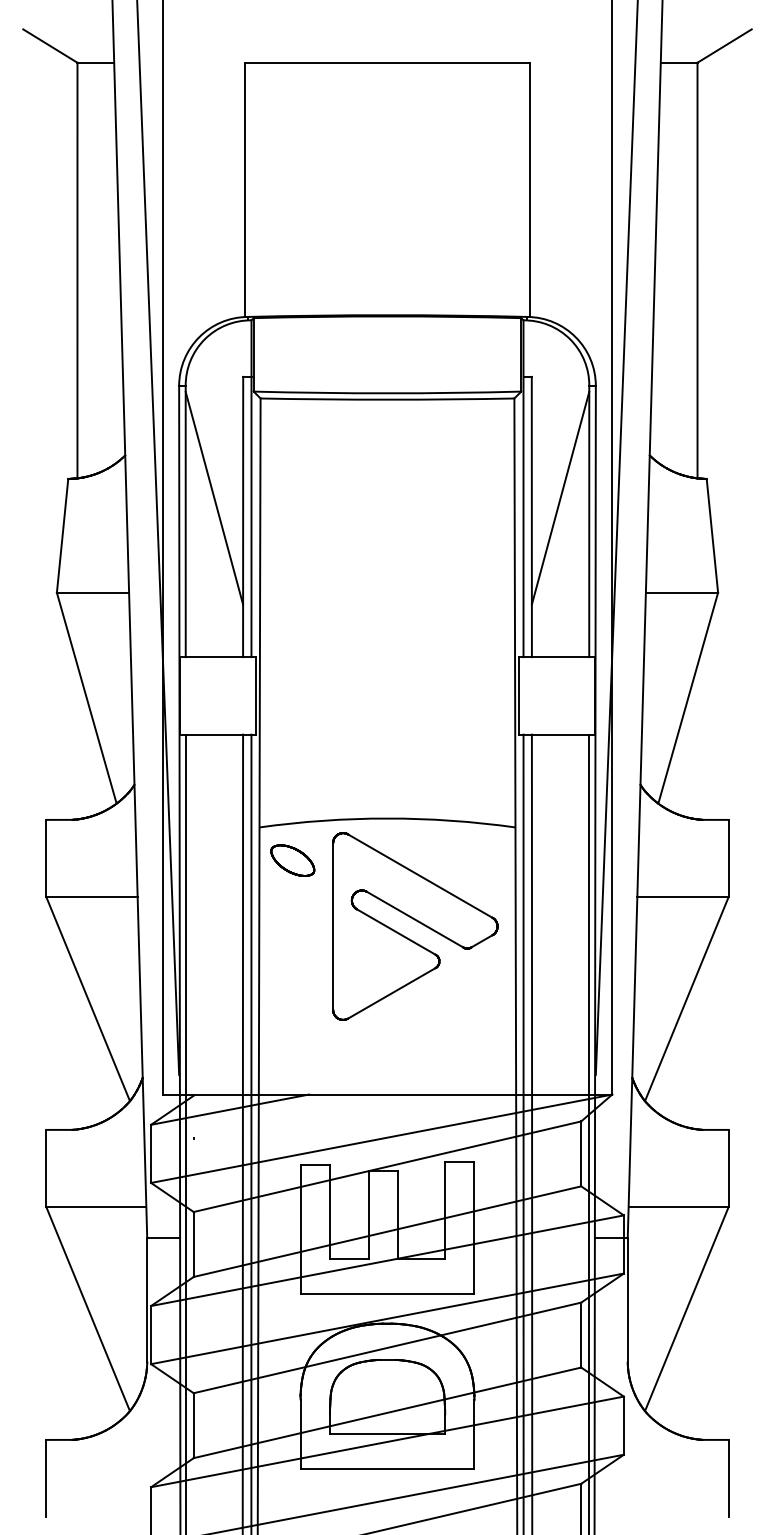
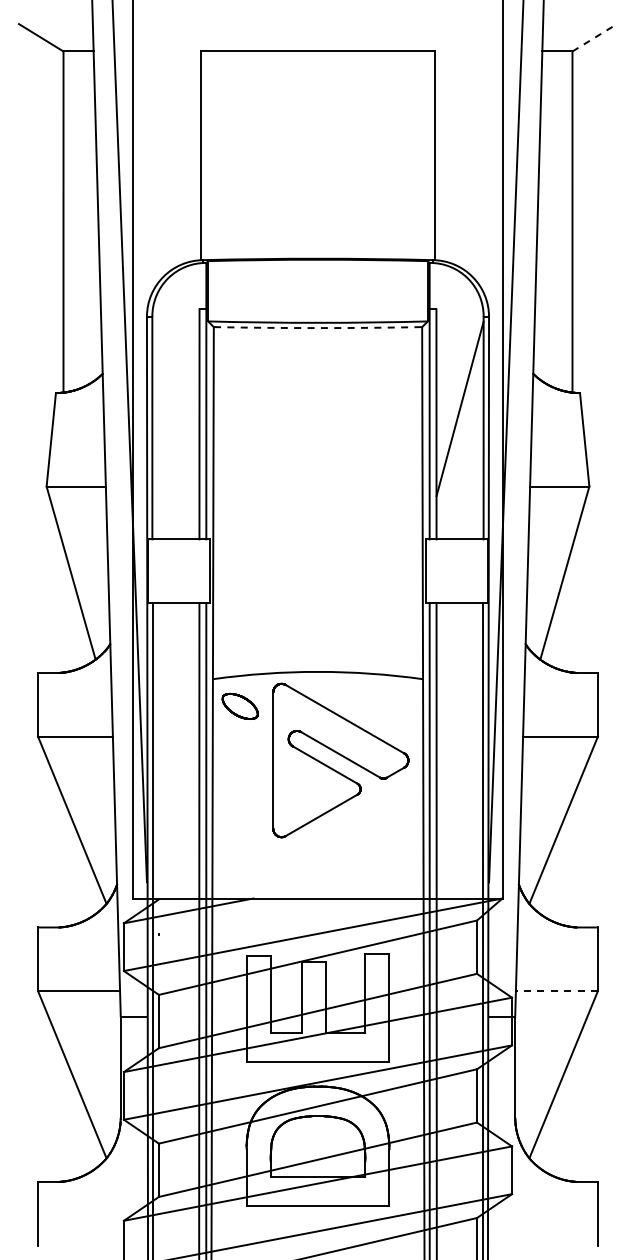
line: (725, 45) -> (595, 37), solid -> dashed
arc: (388, 400) -> (318, 328), solid -> dashed
line: (213, 497) -> (175, 408), removed
line: (678, 1207) -> (556, 991), solid -> dashed

